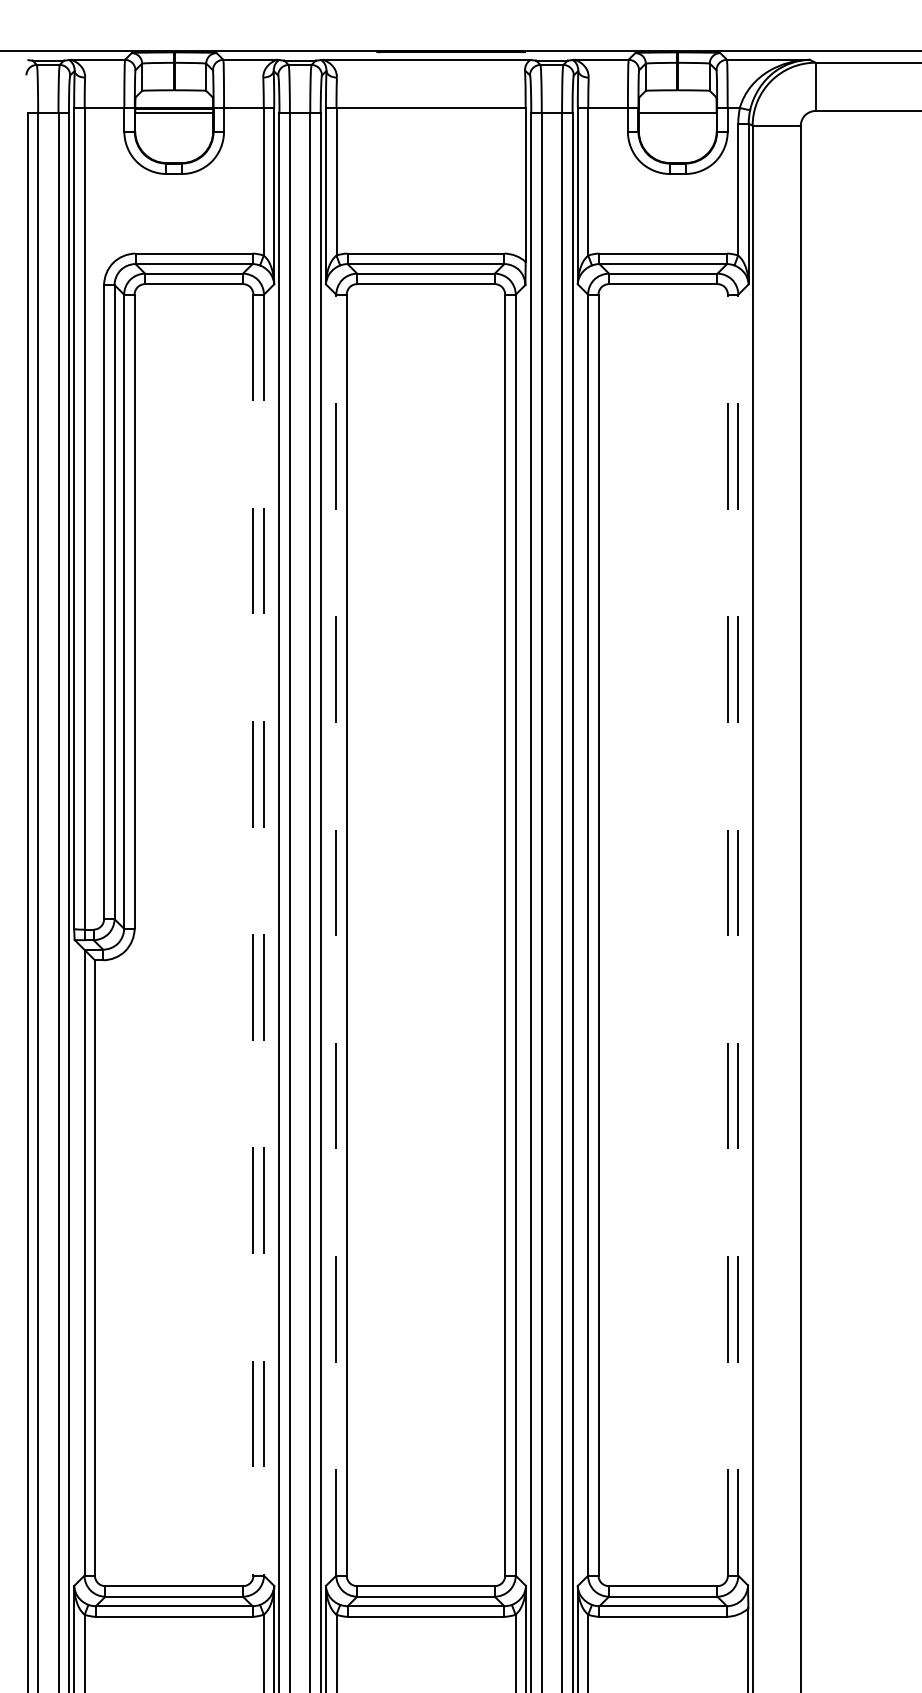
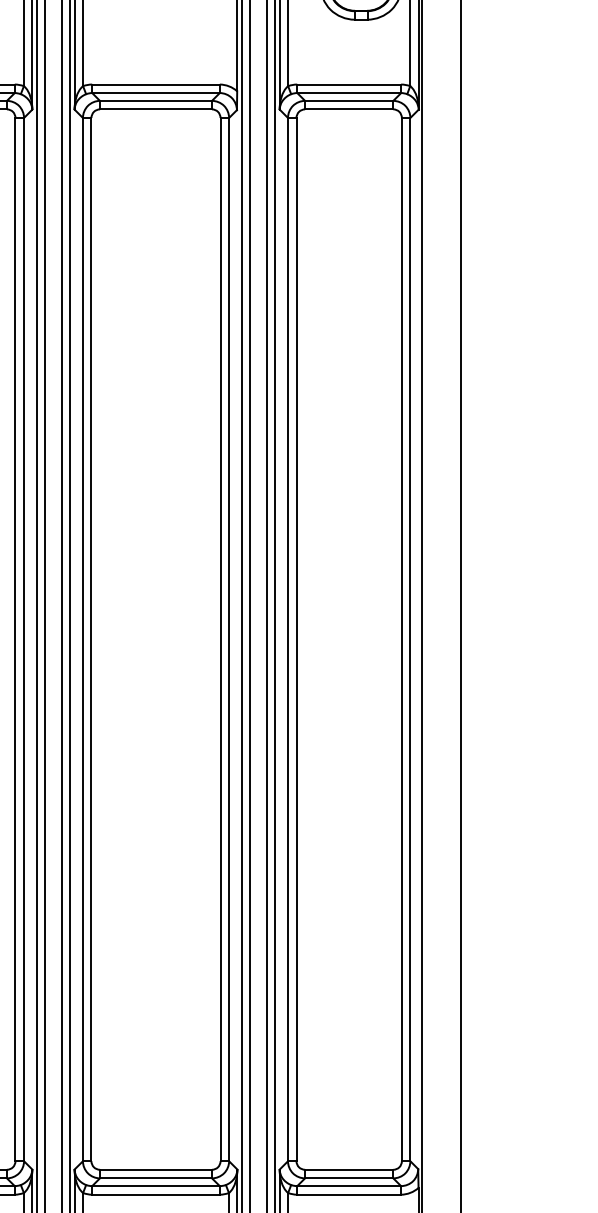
line: (253, 935) -> (15, 639), dashed -> solid
line: (264, 935) -> (24, 639), dashed -> solid
line: (336, 935) -> (83, 639), dashed -> solid
line: (727, 935) -> (401, 639), dashed -> solid
line: (738, 935) -> (410, 639), dashed -> solid

